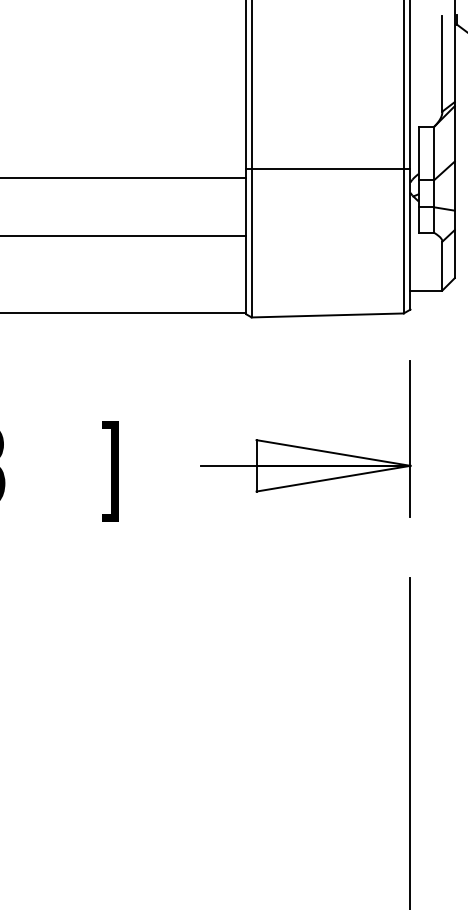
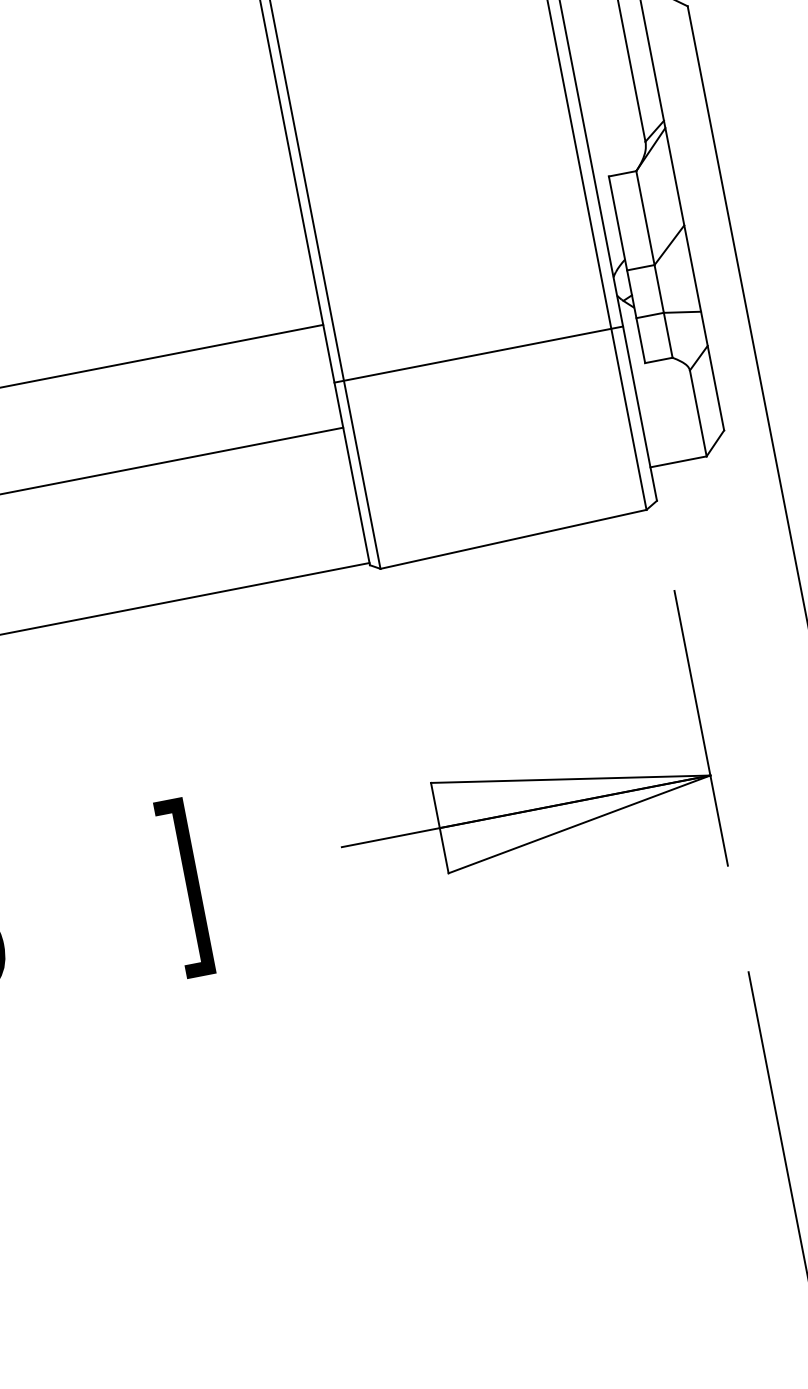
line: (328, 169) -> (478, 354), moved

